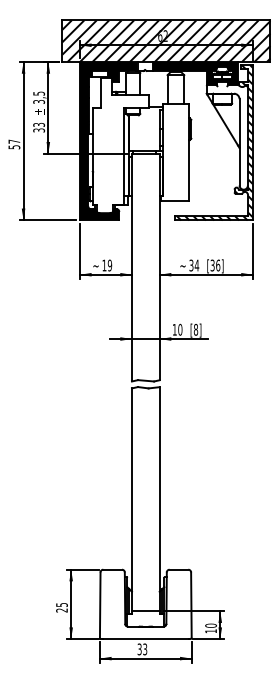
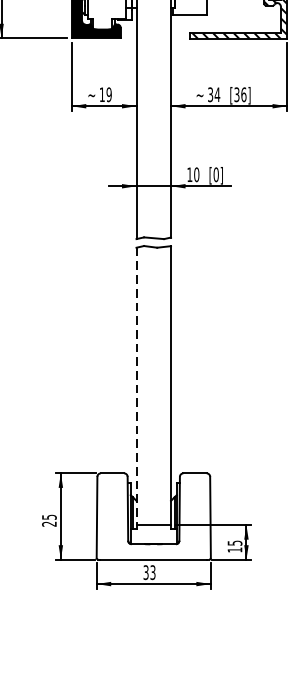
text: (195, 329) -> (215, 174), [8] -> [0]
line: (131, 500) -> (135, 387), solid -> dashed
text: (210, 625) -> (234, 542), 10 -> 15

